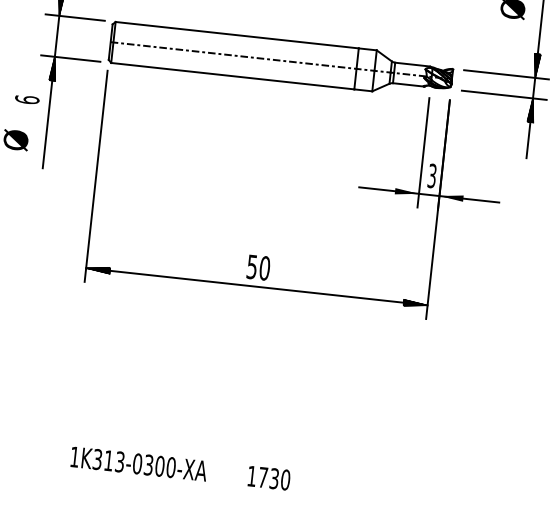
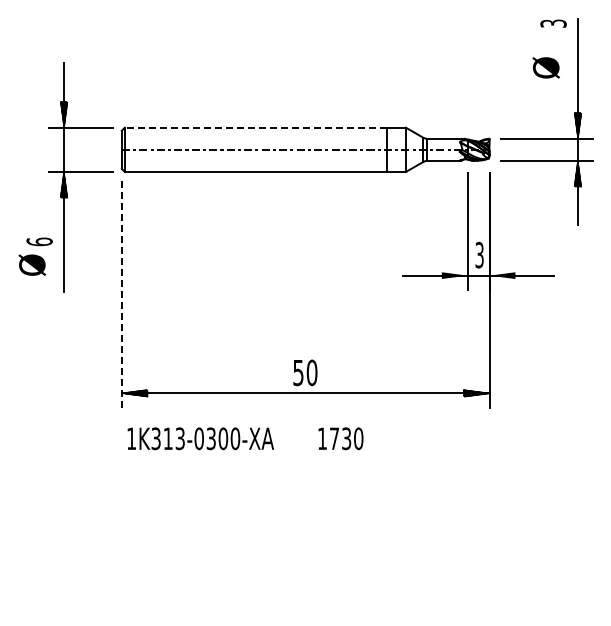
line: (237, 34) -> (255, 127), solid -> dashed
text: (27, 99) -> (39, 241), moved
line: (95, 176) -> (121, 294), solid -> dashed
text: (180, 468) -> (245, 438), moved

